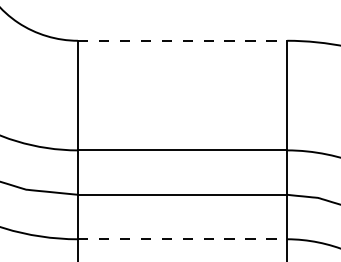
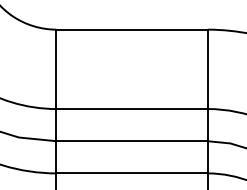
line: (182, 40) -> (132, 29), dashed -> solid
line: (182, 239) -> (132, 173), dashed -> solid

